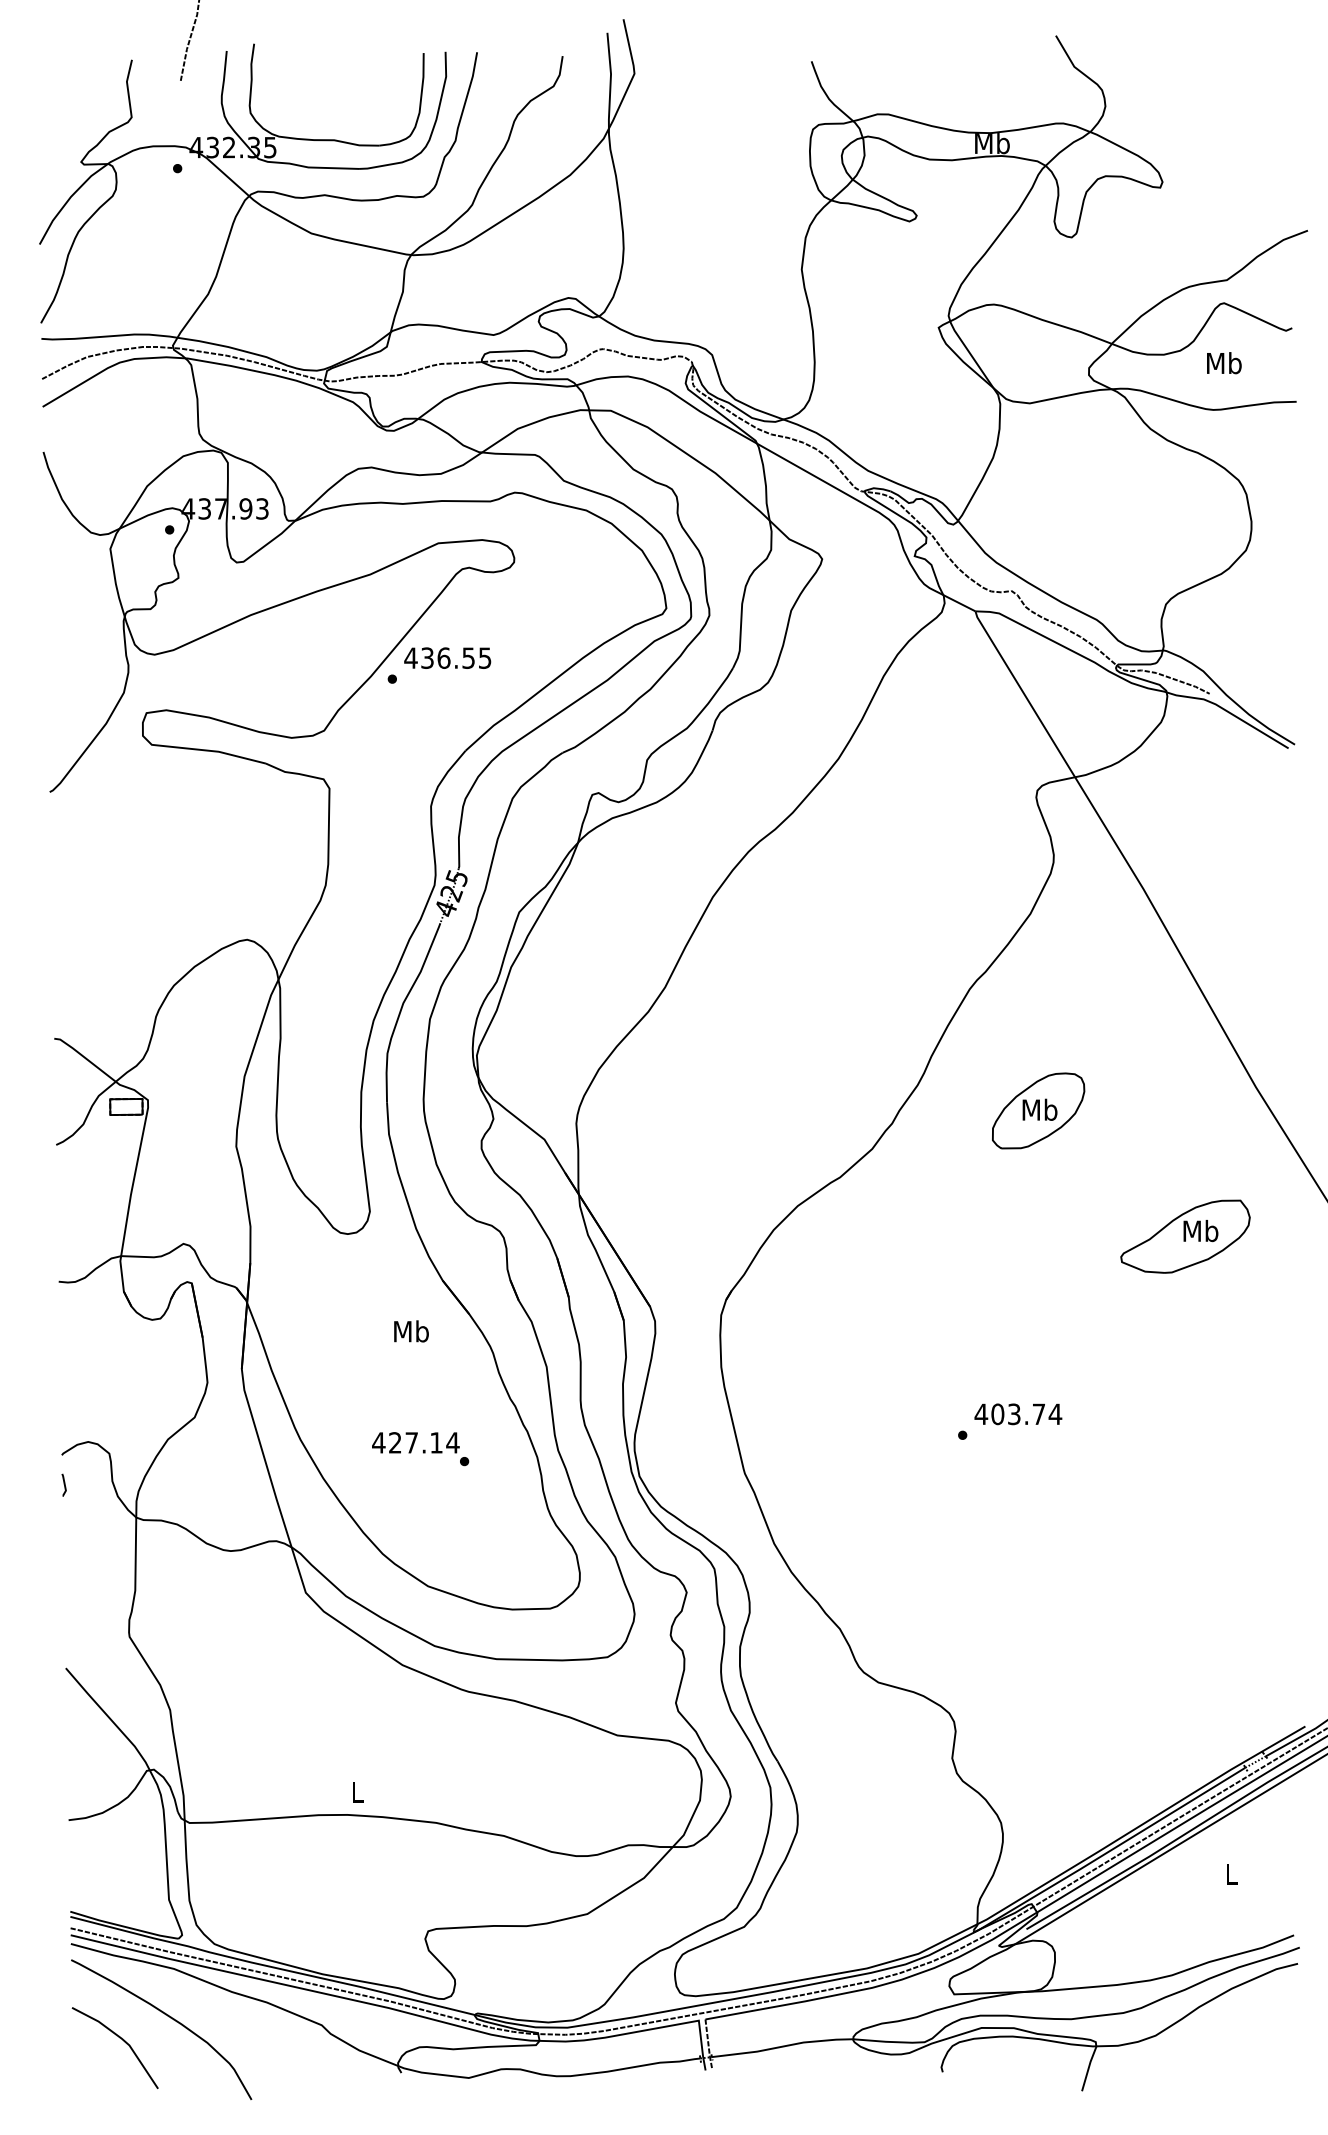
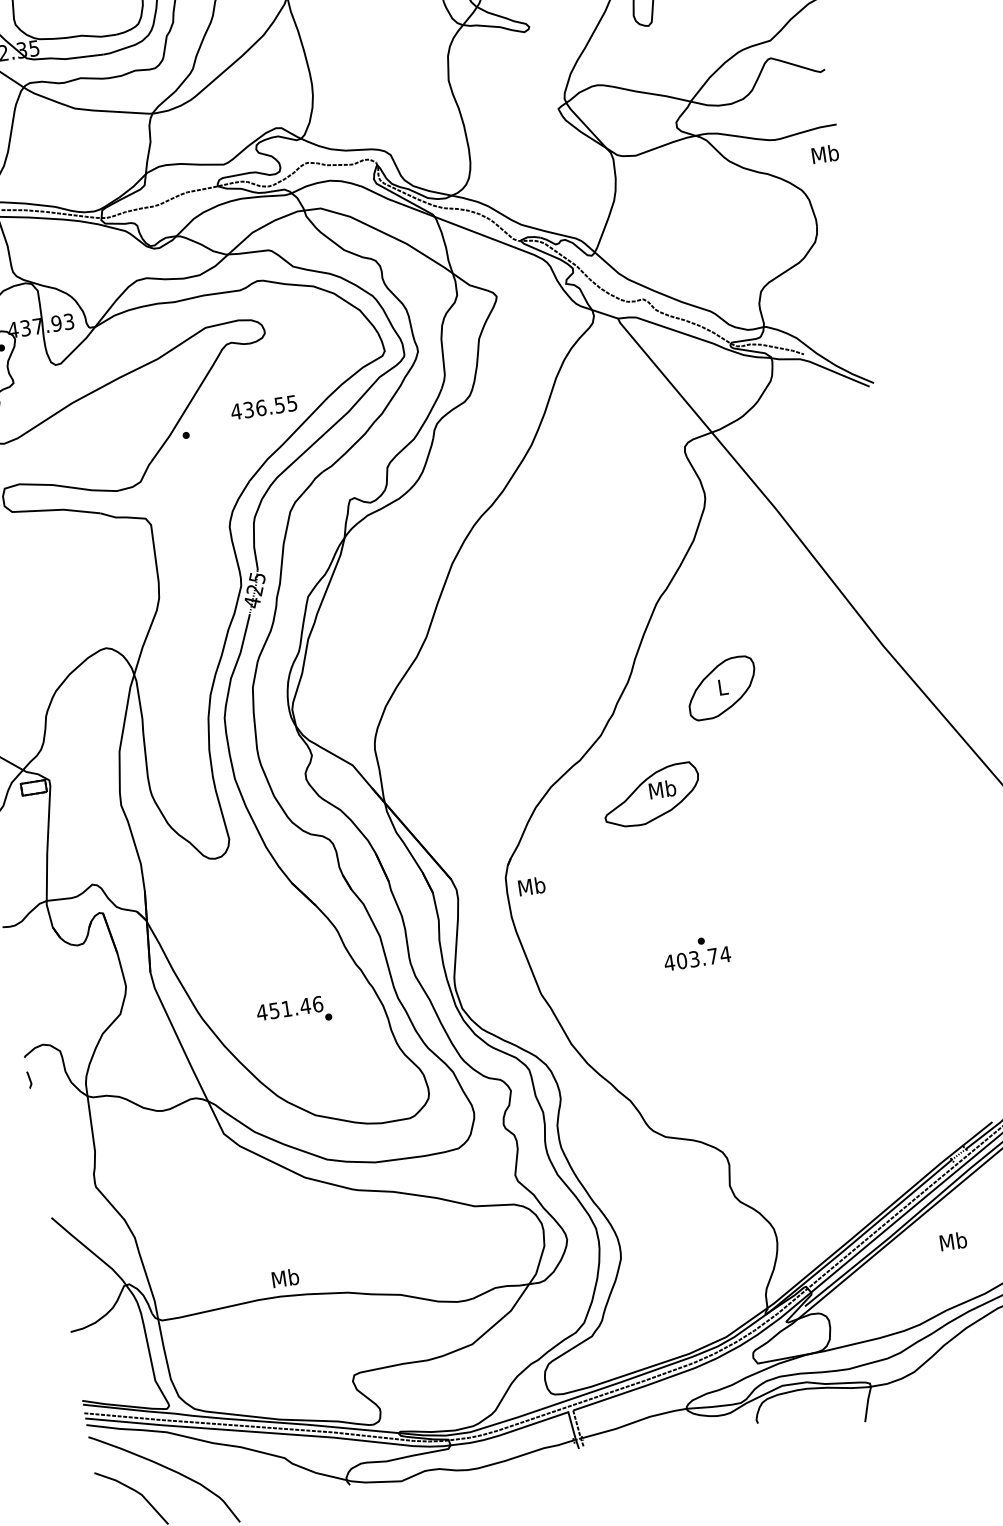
text: (1224, 363) -> (825, 154), moved
text: (447, 657) -> (263, 407), moved
text: (1039, 1109) -> (722, 686), Mb -> L
part: (1185, 1236) -> (651, 795), moved
text: (411, 1331) -> (531, 886), moved
text: (1018, 1414) -> (697, 958), moved
text: (424, 1442) -> (296, 1007), 427.14 -> 451.46
text: (357, 1791) -> (285, 1277), L -> Mb
text: (1231, 1873) -> (953, 1241), L -> Mb

